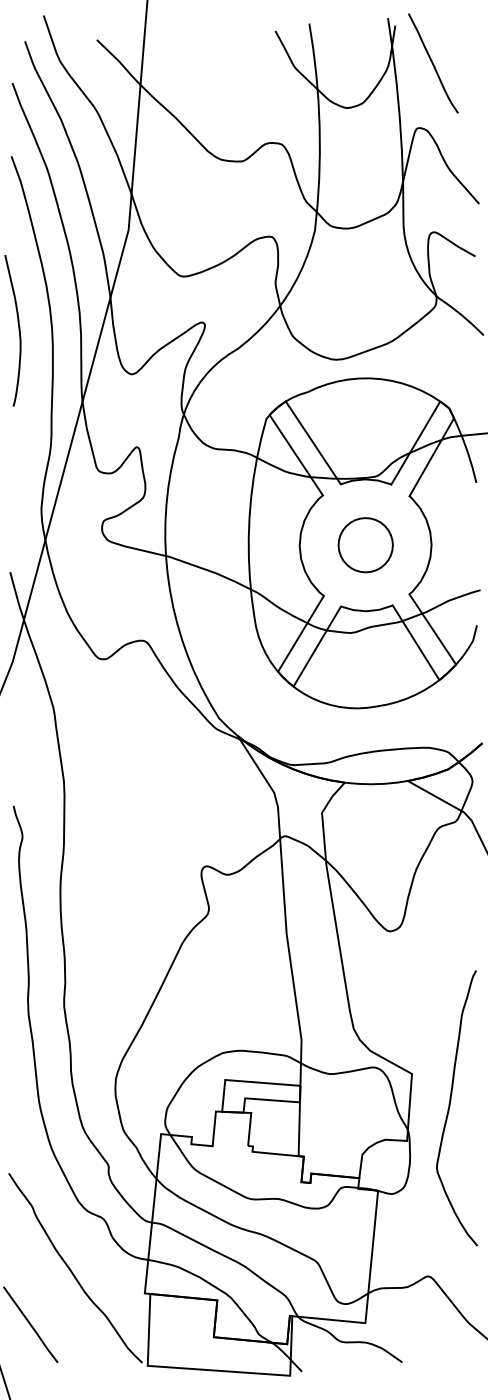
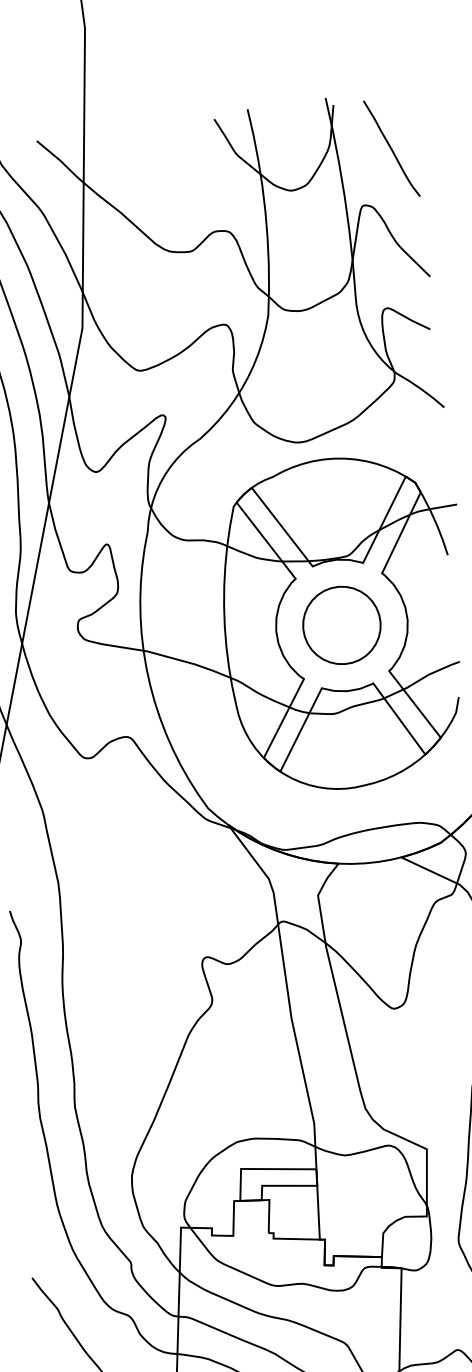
curve: (433, 63) -> (391, 148), moved
part: (365, 544) -> (341, 624), size x1.43

